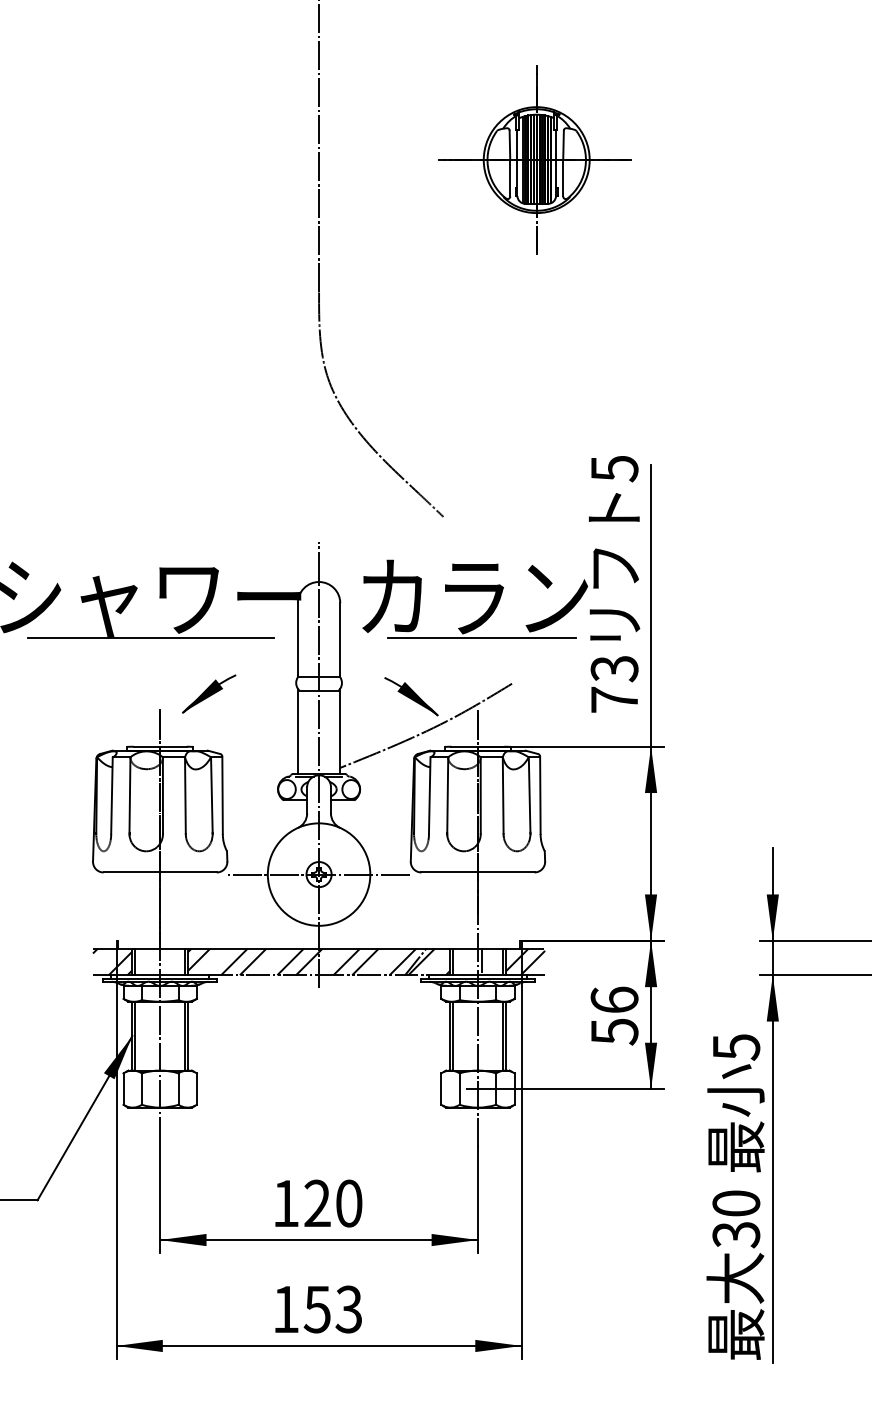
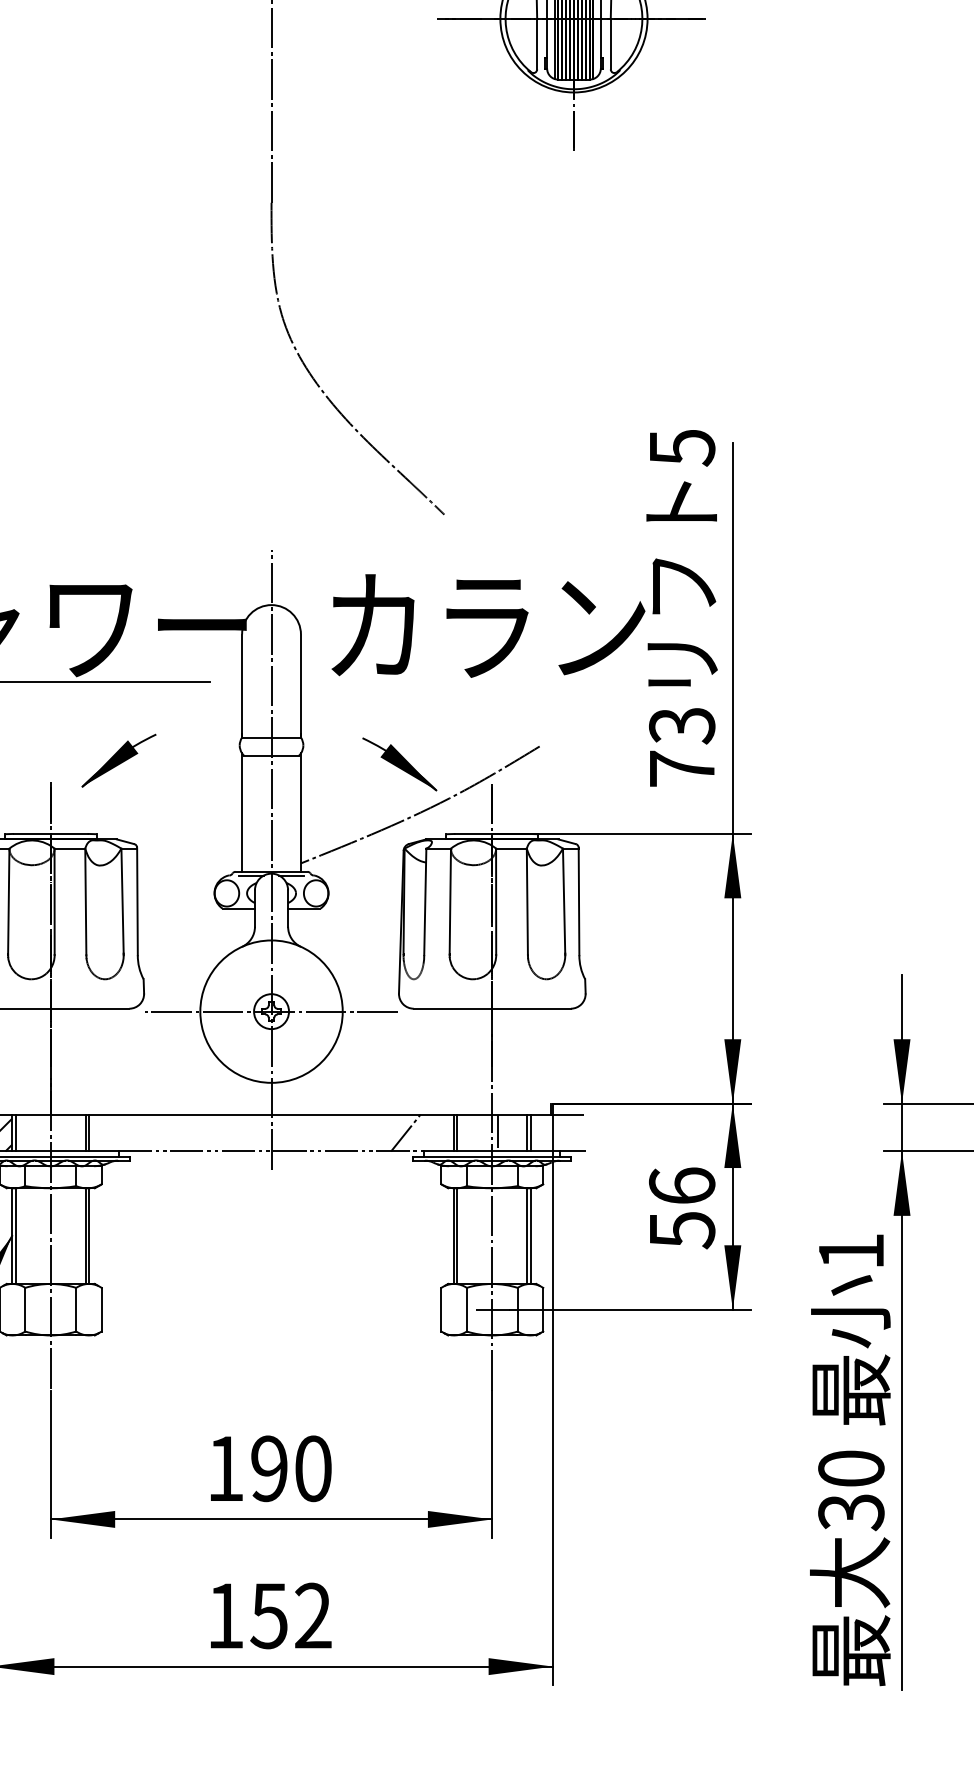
line: (482, 637) -> (498, 682), removed
hatch: (319, 961) -> (272, 1132), removed
hatch: (525, 961) -> (558, 1132), removed
text: (736, 1047) -> (851, 1251), 5 -> 1
text: (317, 1203) -> (269, 1468), 120 -> 190
text: (348, 1309) -> (312, 1615), 153 -> 152

